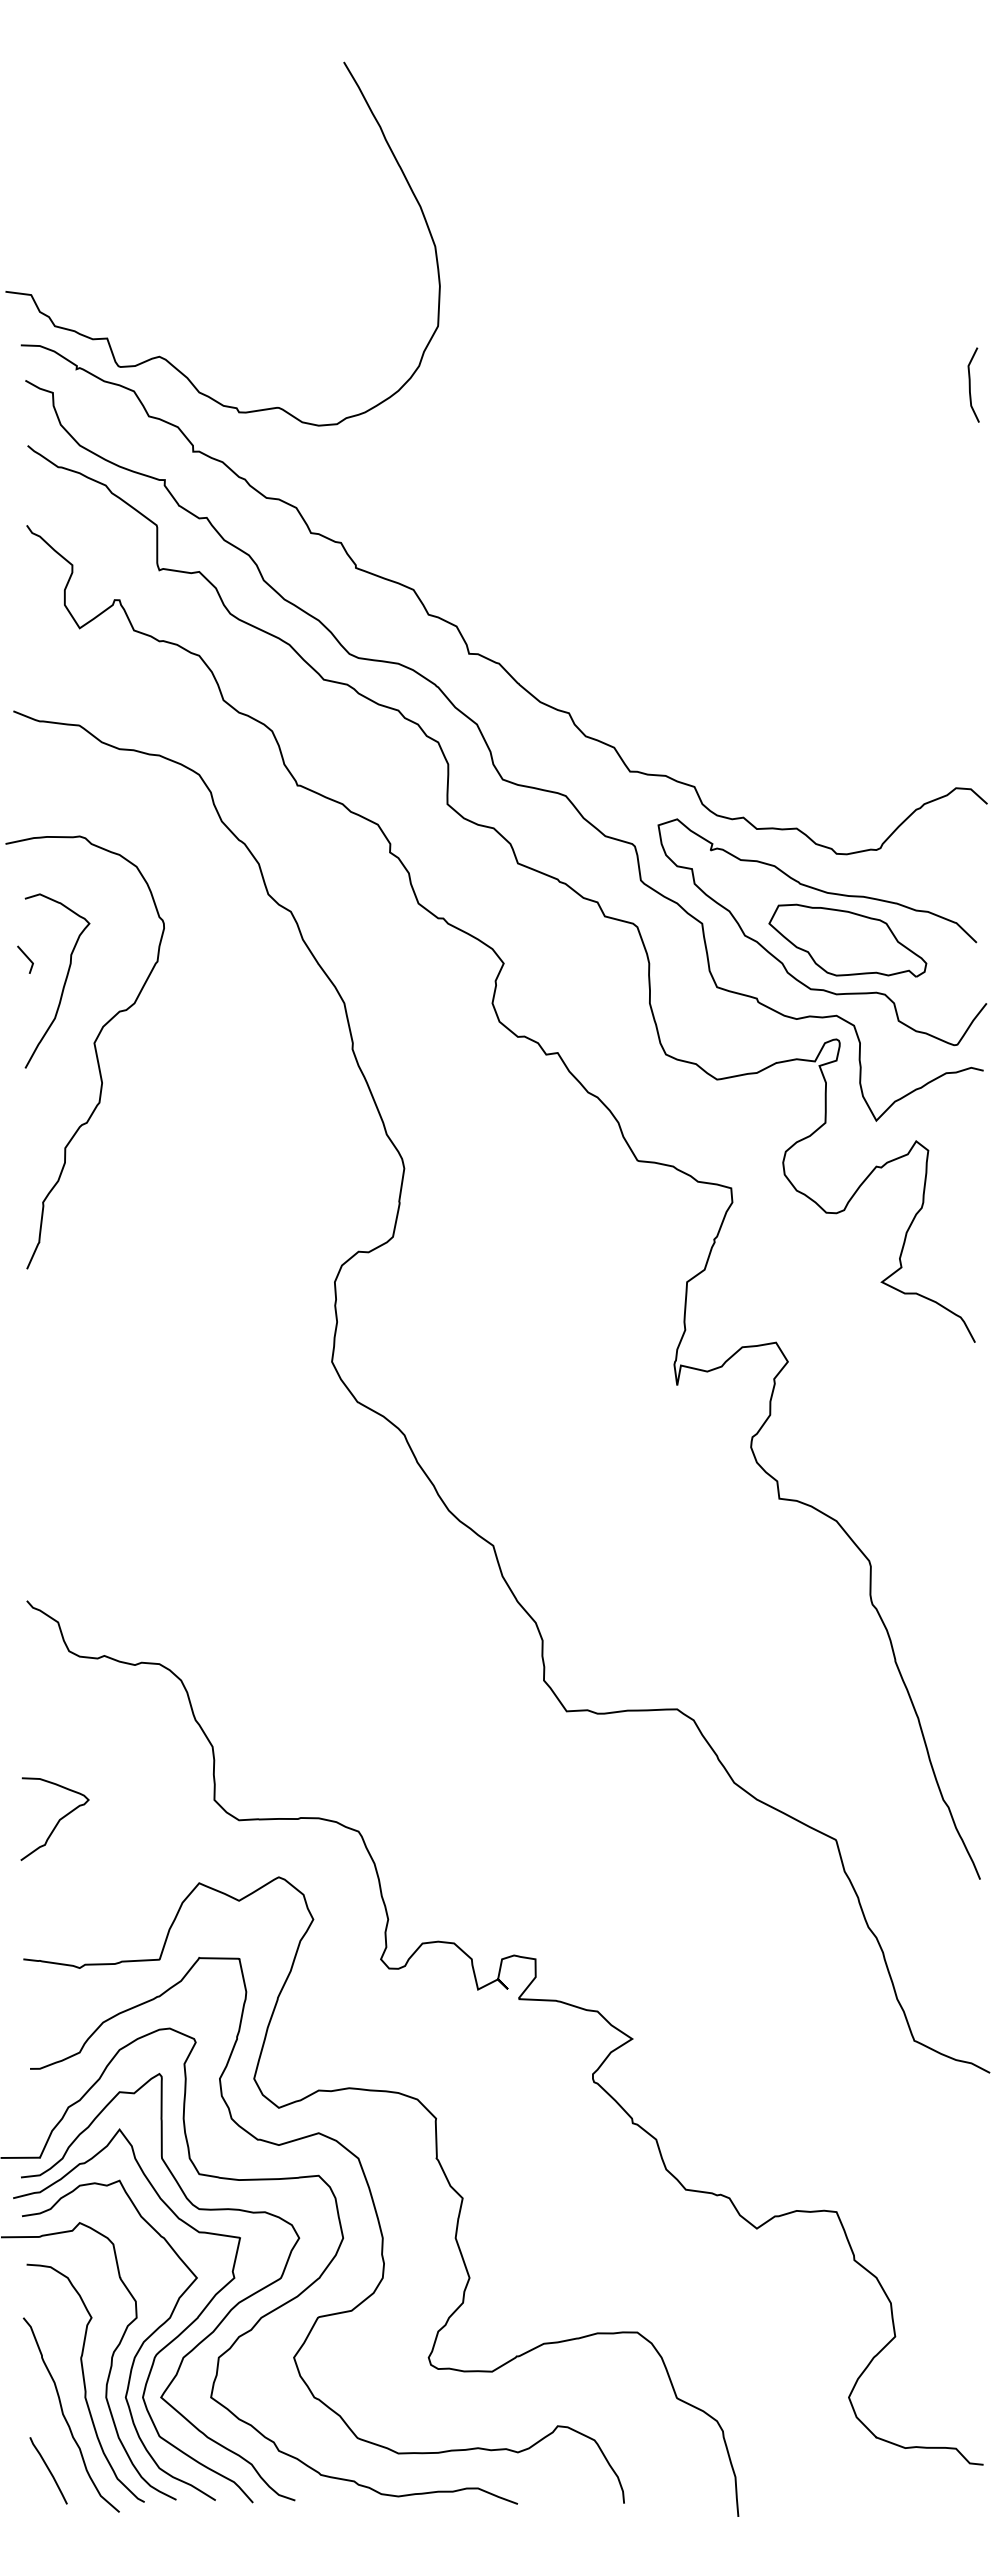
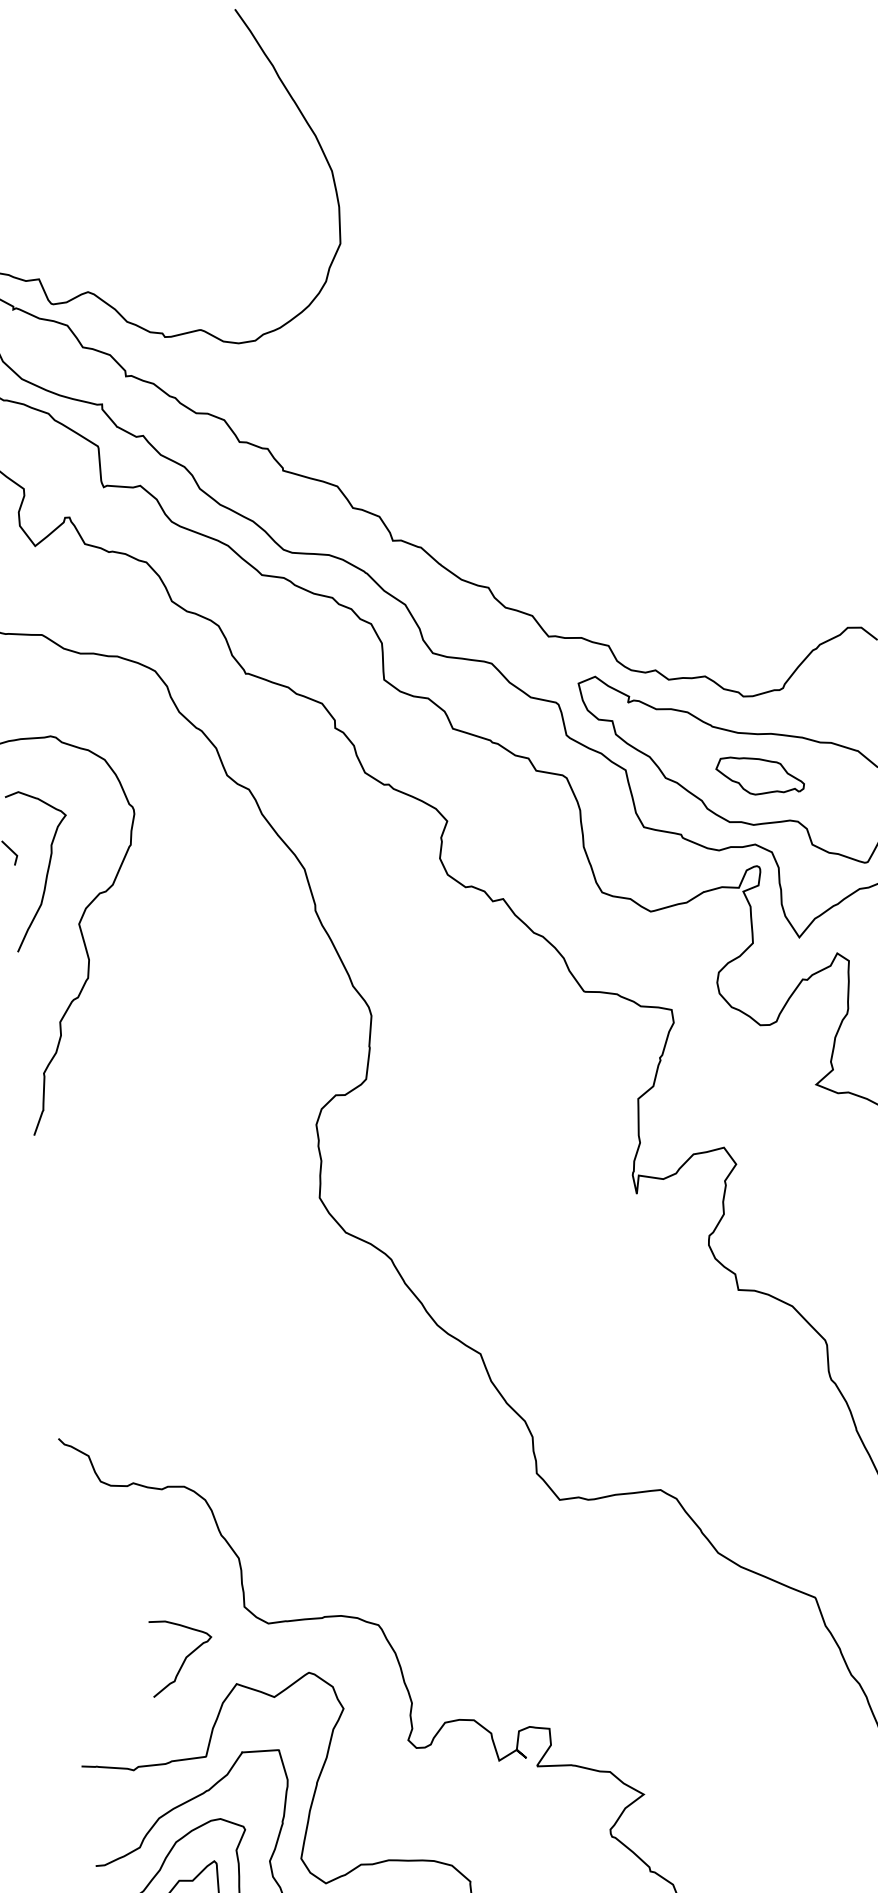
curve: (970, 384) -> (831, 257), removed
part: (847, 940) -> (759, 774), size x0.6
curve: (57, 1821) -> (184, 1659), moved

